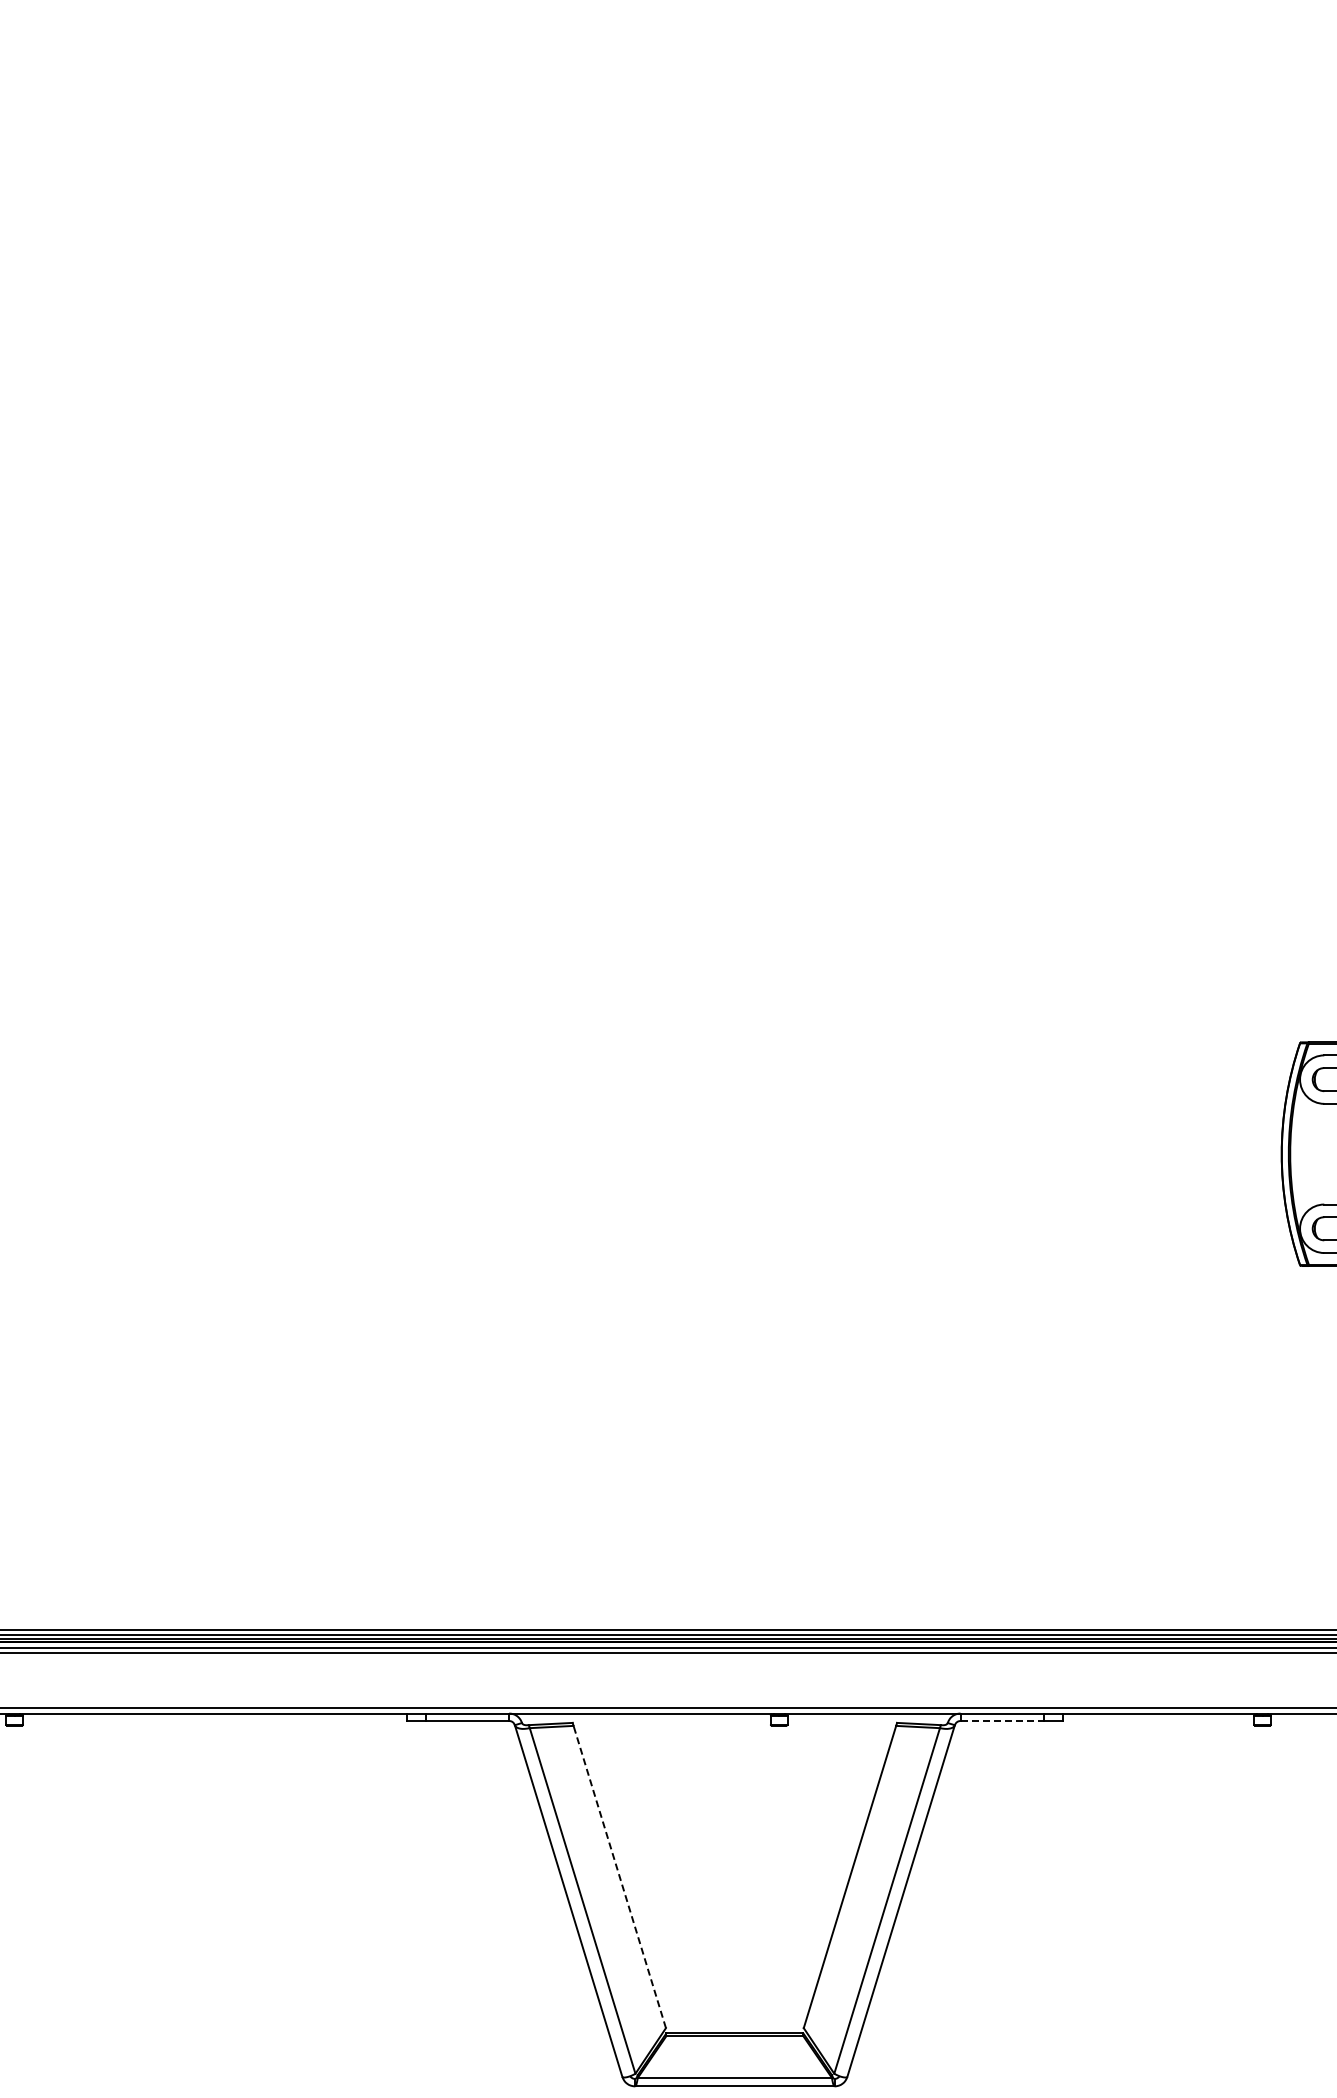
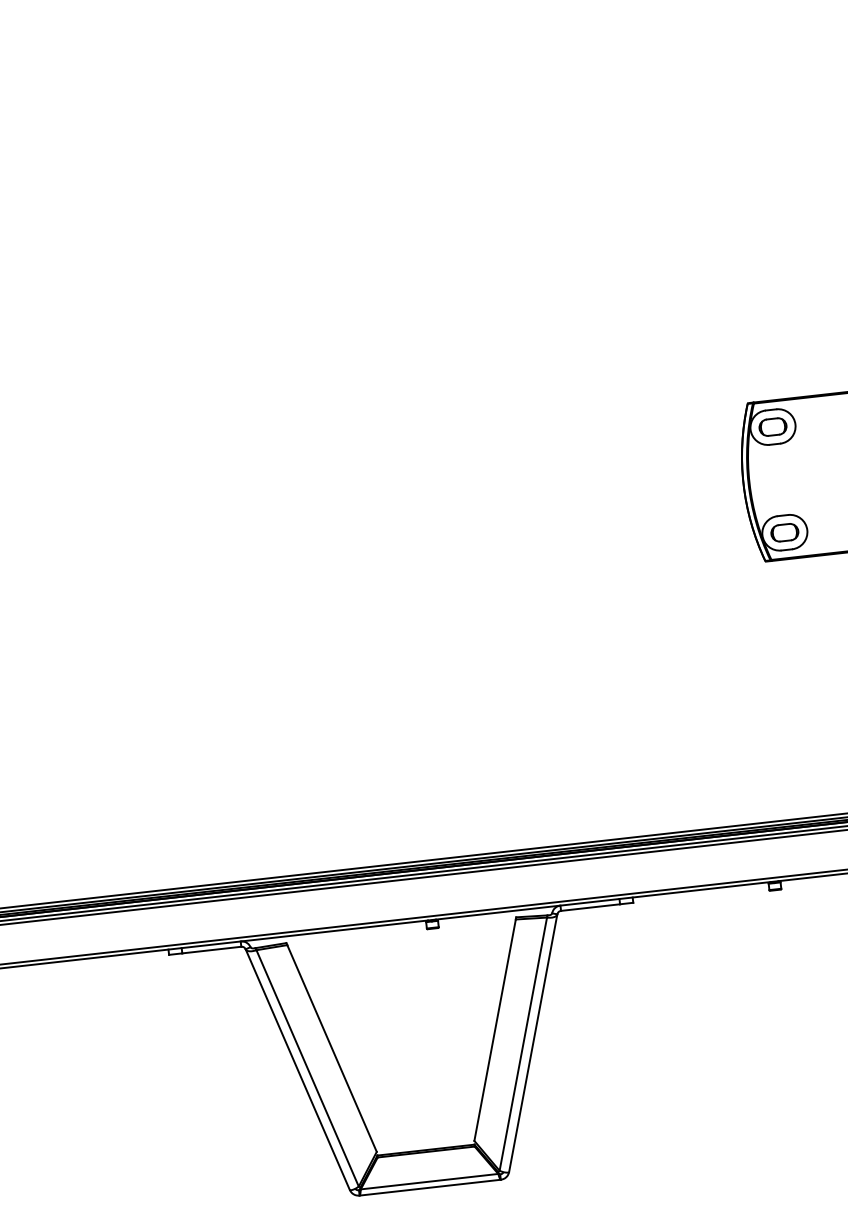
line: (1002, 1720) -> (590, 907), dashed -> solid
line: (619, 1876) -> (331, 1048), dashed -> solid

